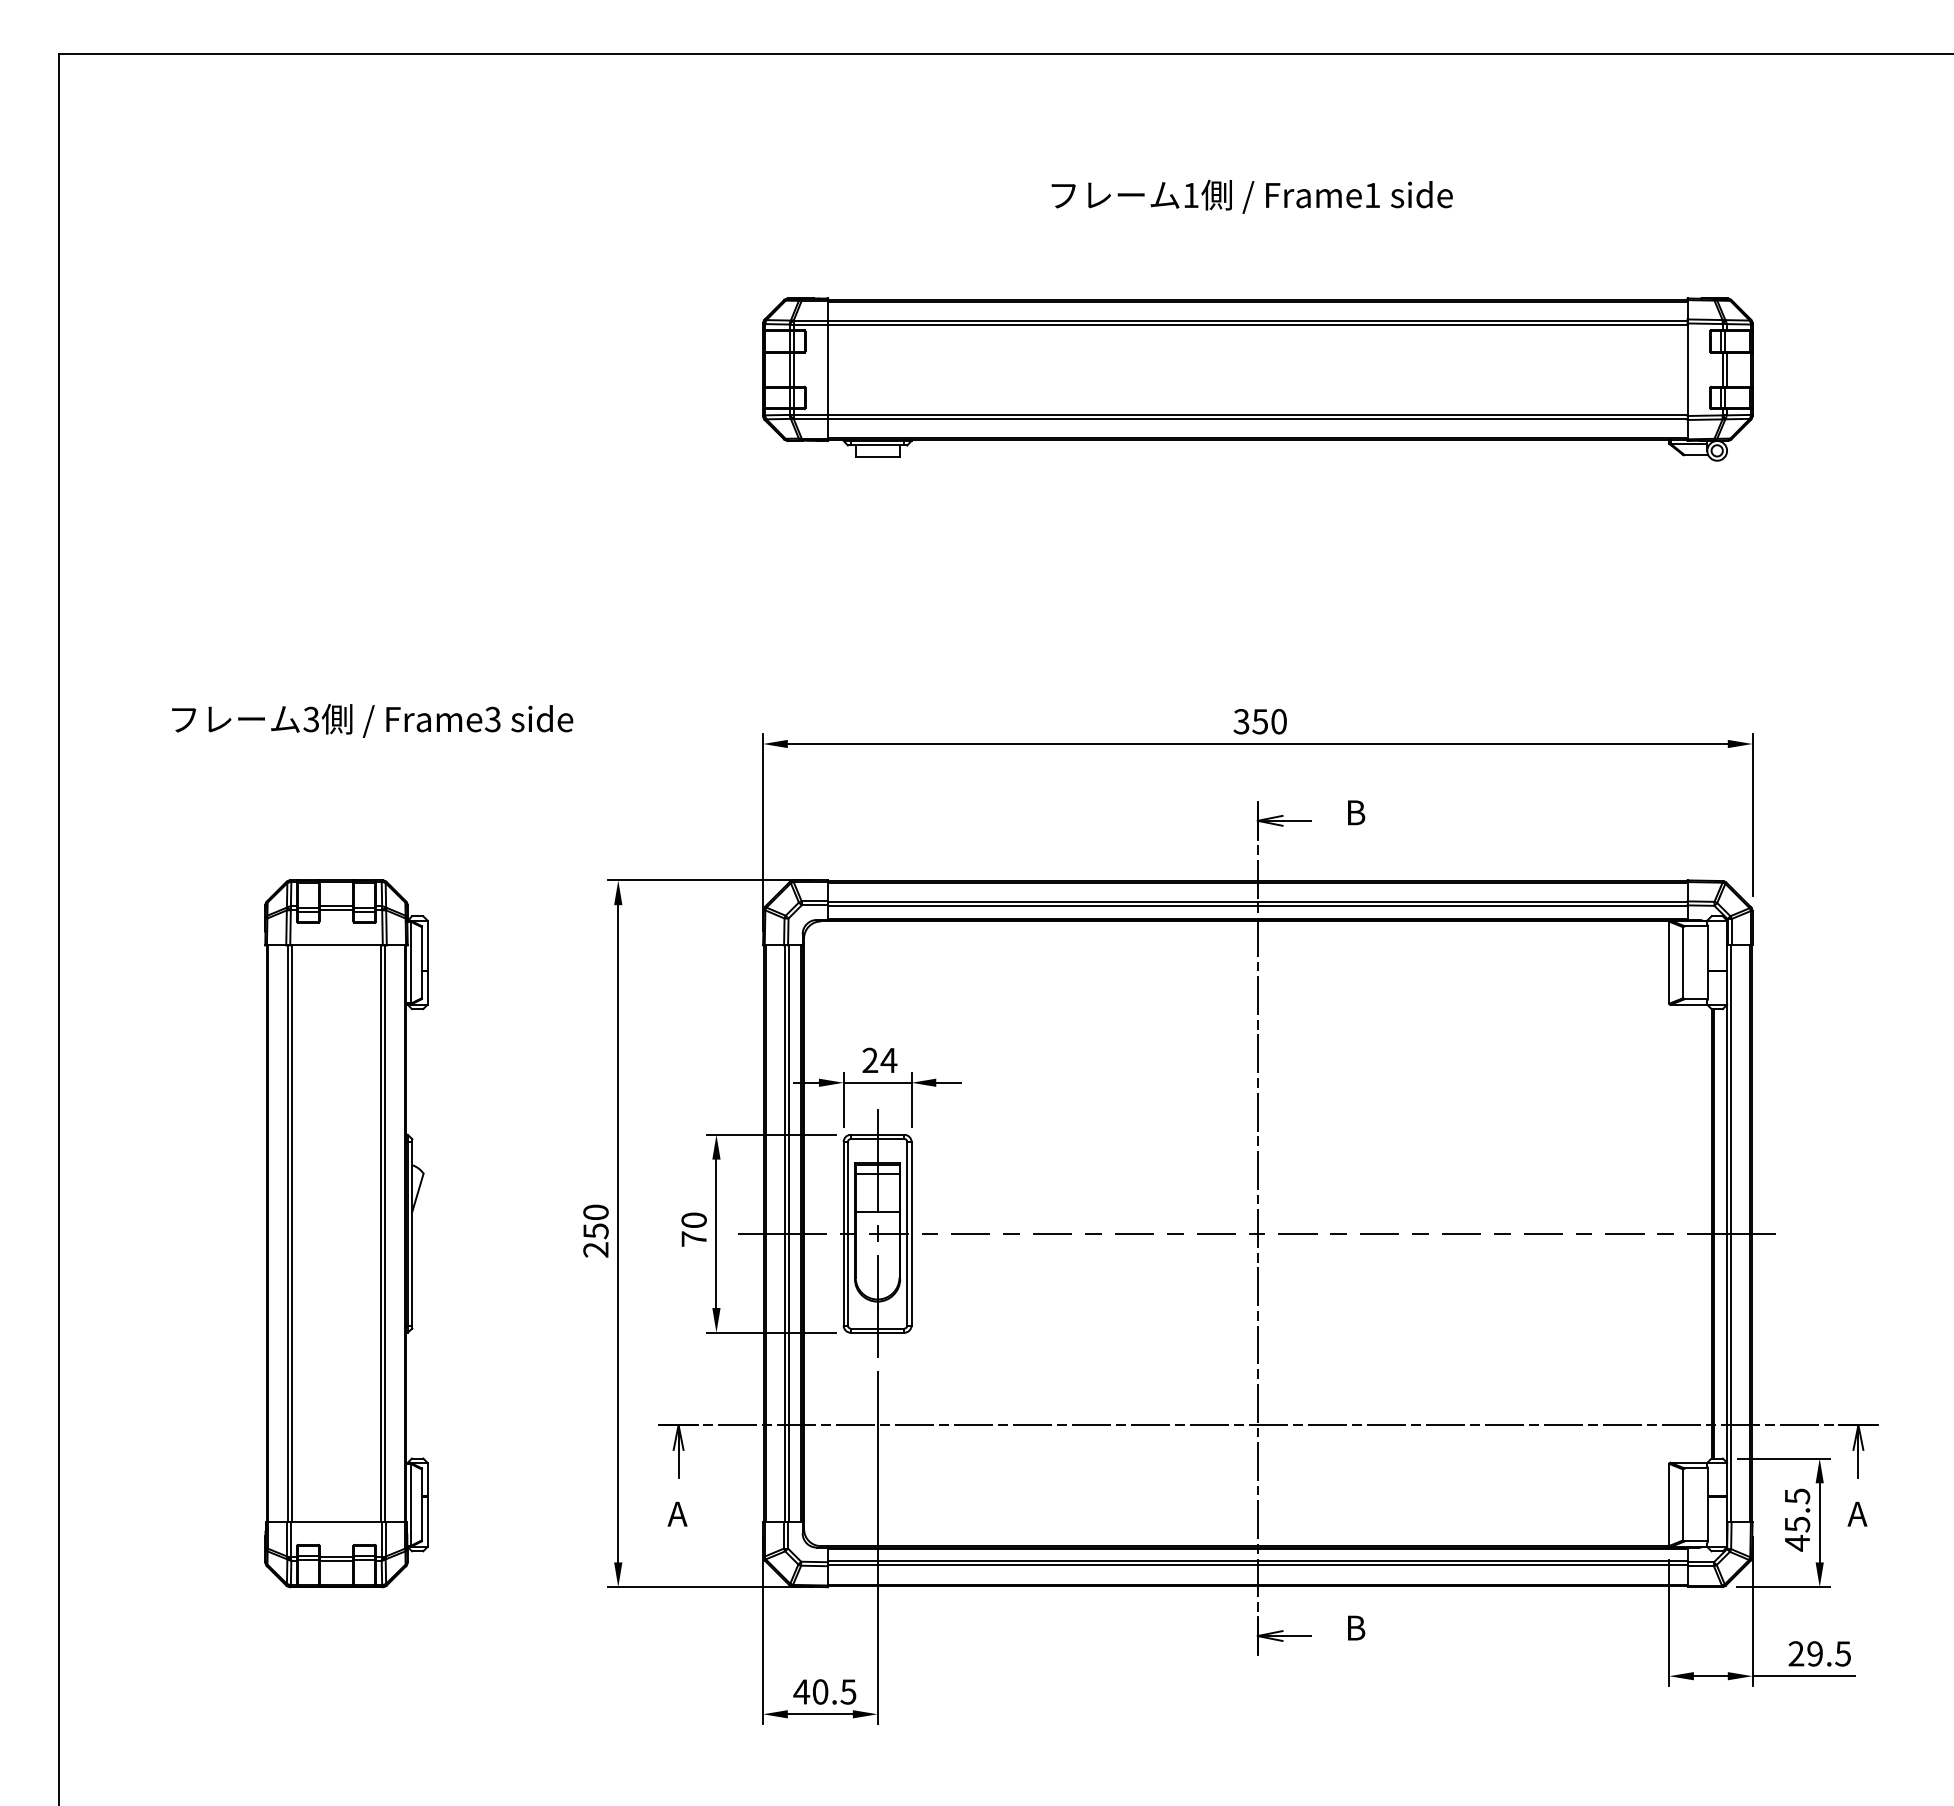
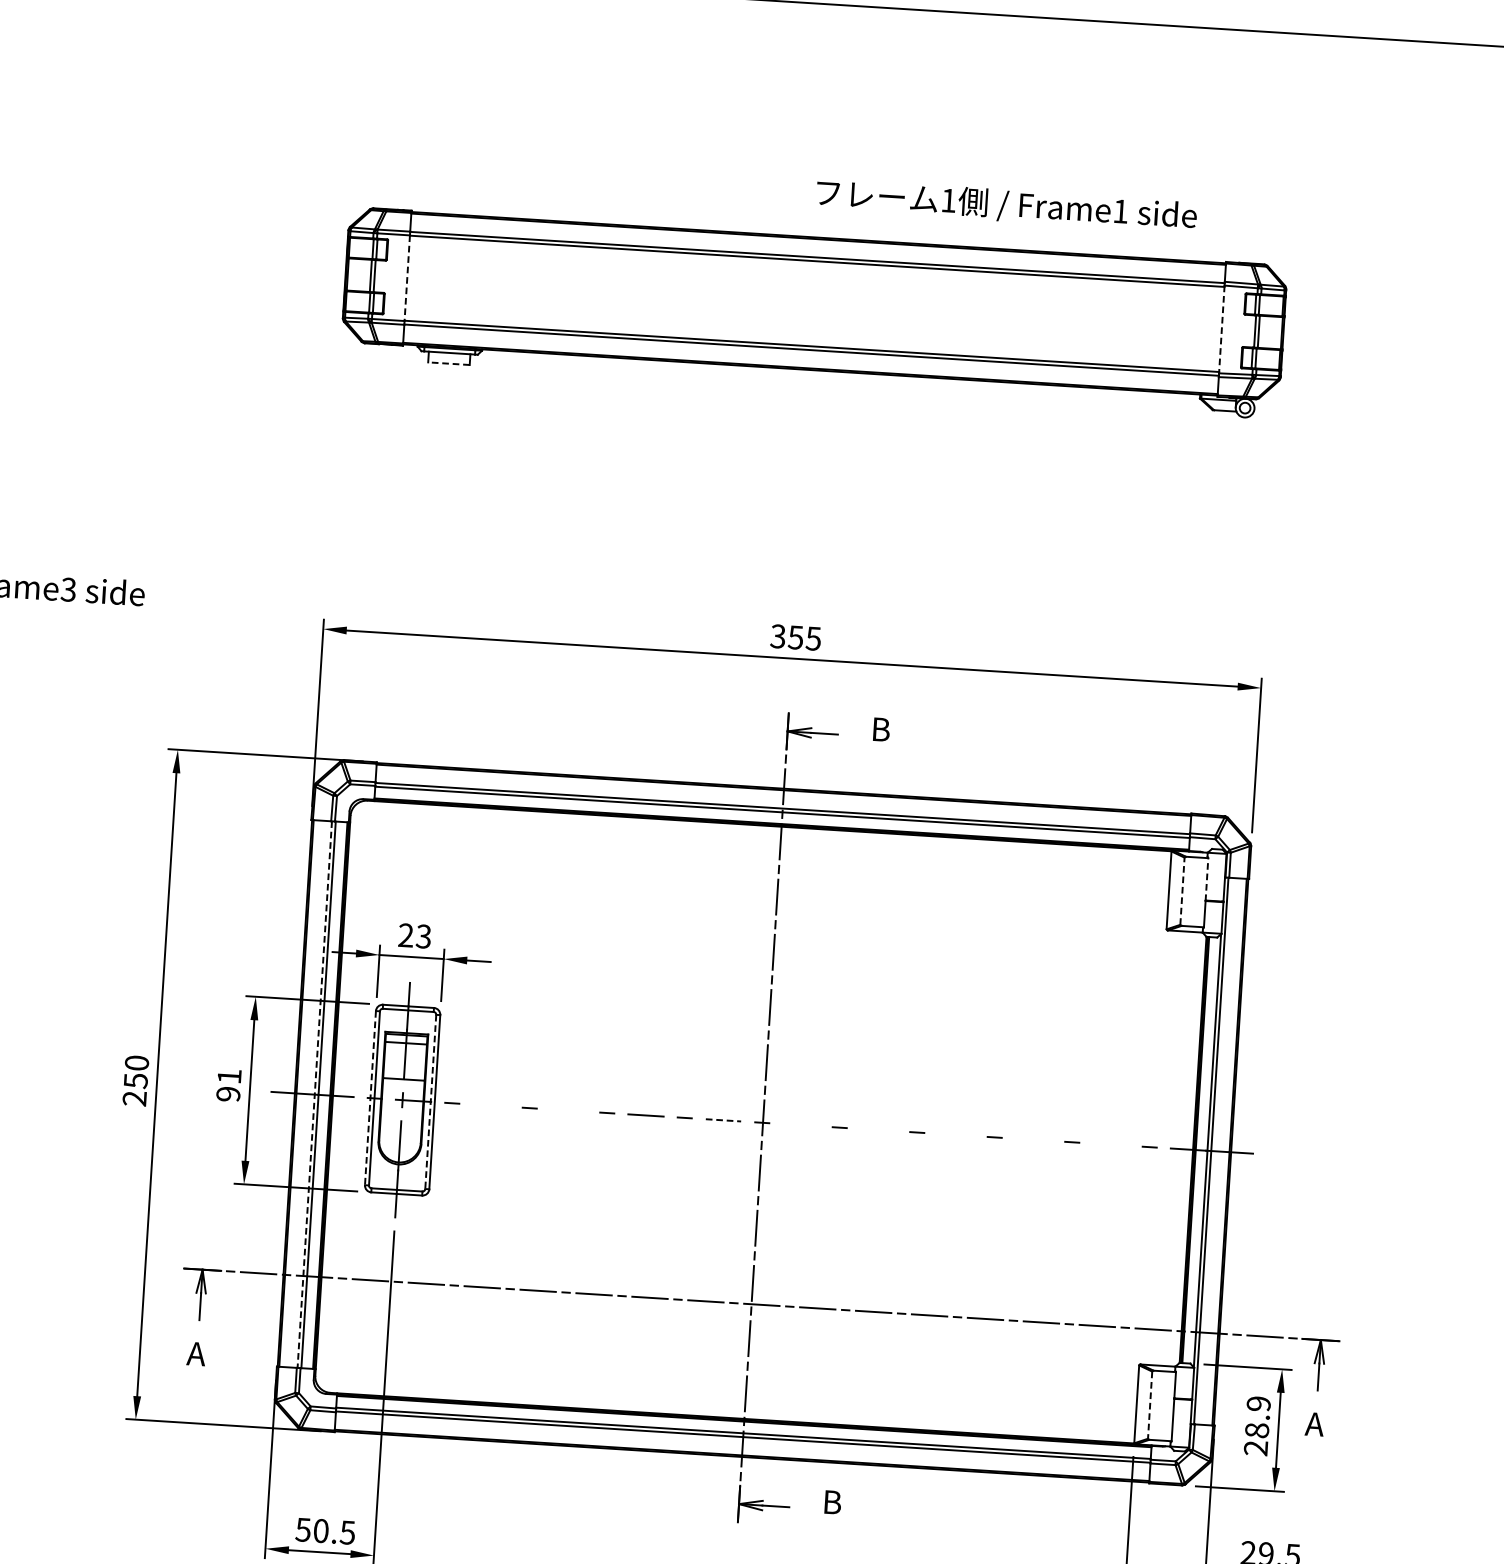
text: (1251, 196) -> (1006, 205), moved
line: (828, 370) -> (407, 278), solid -> dashed
line: (1687, 370) -> (1221, 330), solid -> dashed
line: (877, 456) -> (448, 363), solid -> dashed
text: (1278, 721) -> (813, 638), 350 -> 355
line: (1708, 948) -> (1207, 879), solid -> dashed
line: (1683, 962) -> (1182, 891), solid -> dashed
text: (888, 1060) -> (423, 936), 24 -> 23
text: (693, 1229) -> (228, 1085), 70 -> 91
line: (843, 1233) -> (370, 1097), solid -> dashed
line: (907, 1233) -> (430, 1101), solid -> dashed
line: (970, 1233) -> (490, 1105), removed
line: (1052, 1233) -> (568, 1110), removed
line: (1216, 1233) -> (723, 1120), solid -> dashed
line: (1297, 1233) -> (800, 1124), removed
line: (1379, 1233) -> (878, 1129), removed
line: (1461, 1233) -> (956, 1134), removed
line: (1543, 1233) -> (1033, 1139), removed
line: (1624, 1233) -> (1110, 1144), removed
line: (784, 1234) -> (314, 1095), solid -> dashed
line: (1683, 1505) -> (1150, 1405), solid -> dashed
text: (1797, 1519) -> (1257, 1425), 45.5 -> 28.9
text: (801, 1691) -> (303, 1529), 40.5 -> 50.5

